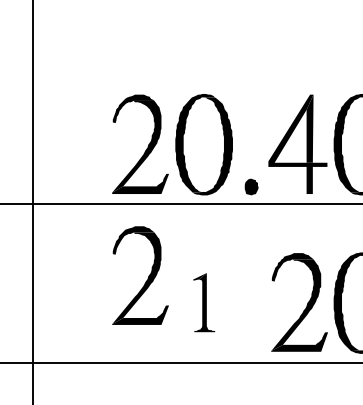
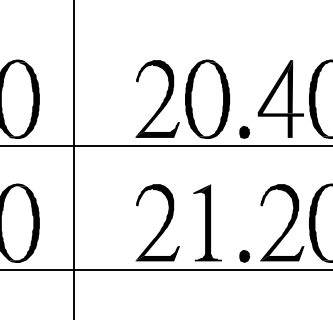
part: (147, 276) -> (163, 223), moved
part: (204, 302) -> (207, 222), size x1.67
fill: (251, 345) -> (244, 256), added

